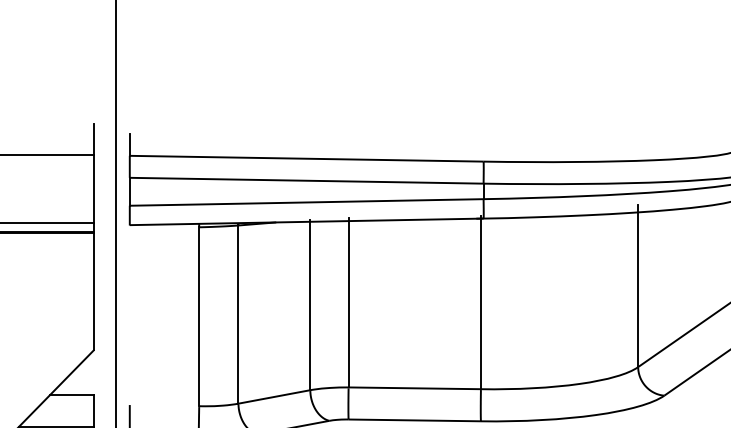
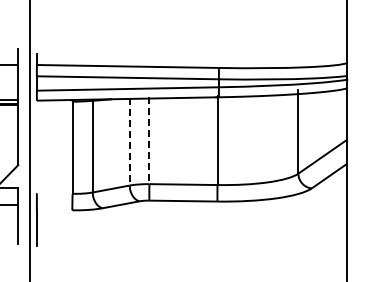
line: (348, 302) -> (149, 140), solid -> dashed
line: (309, 304) -> (129, 141), solid -> dashed

